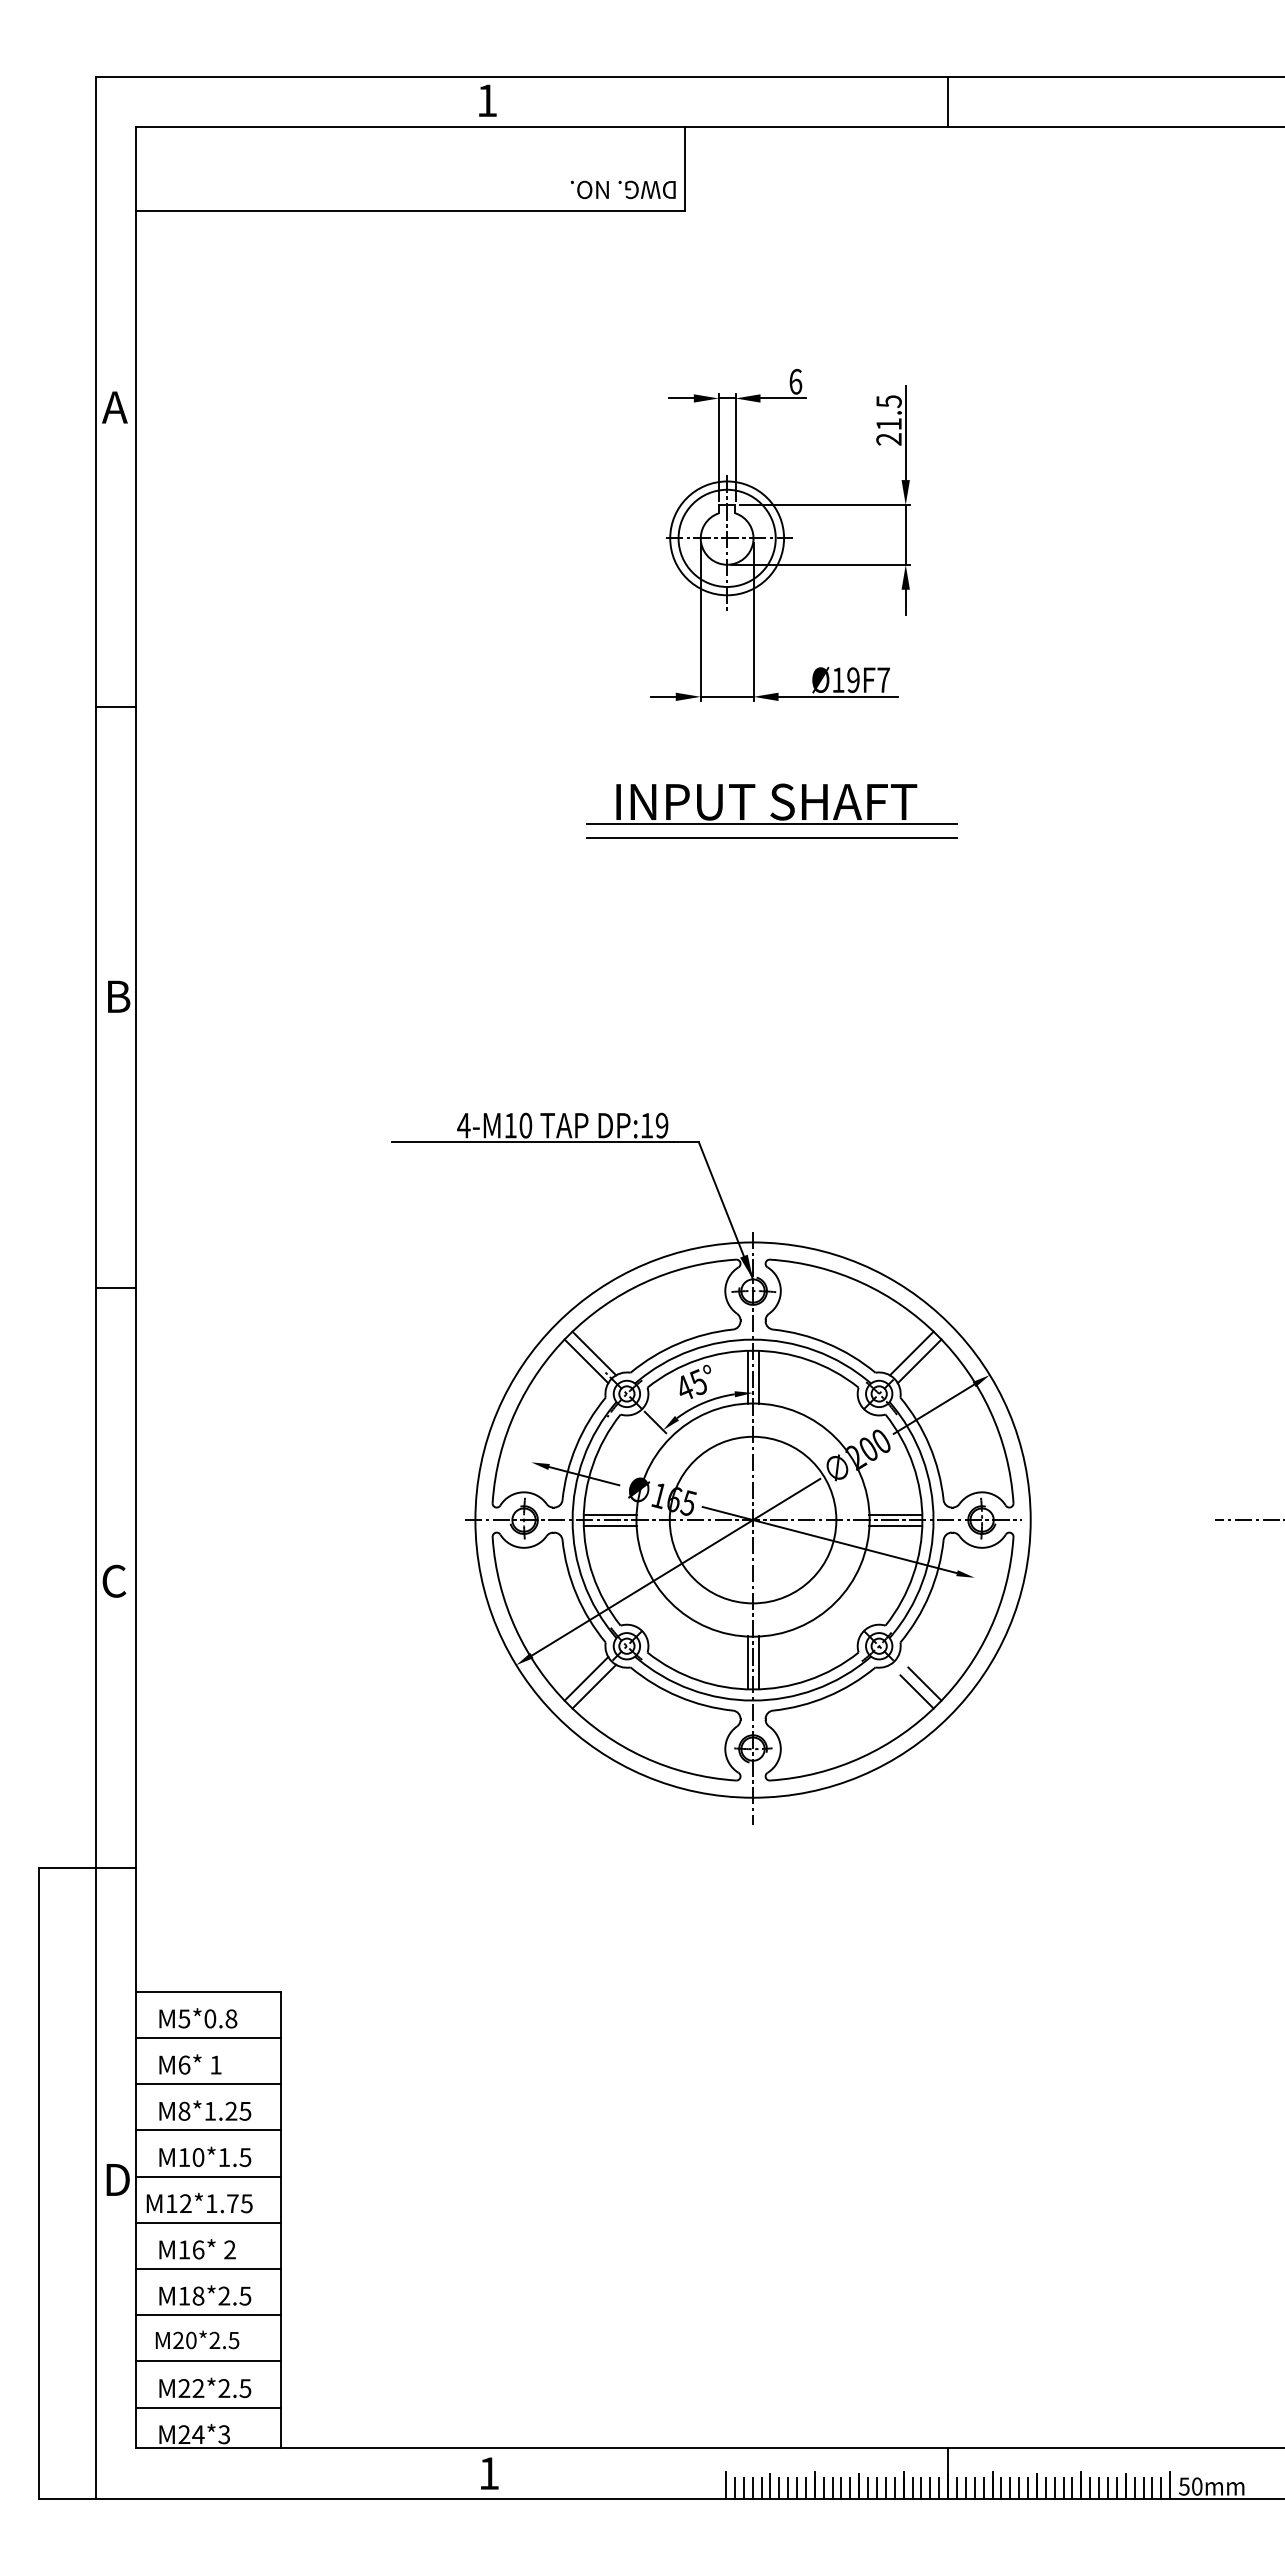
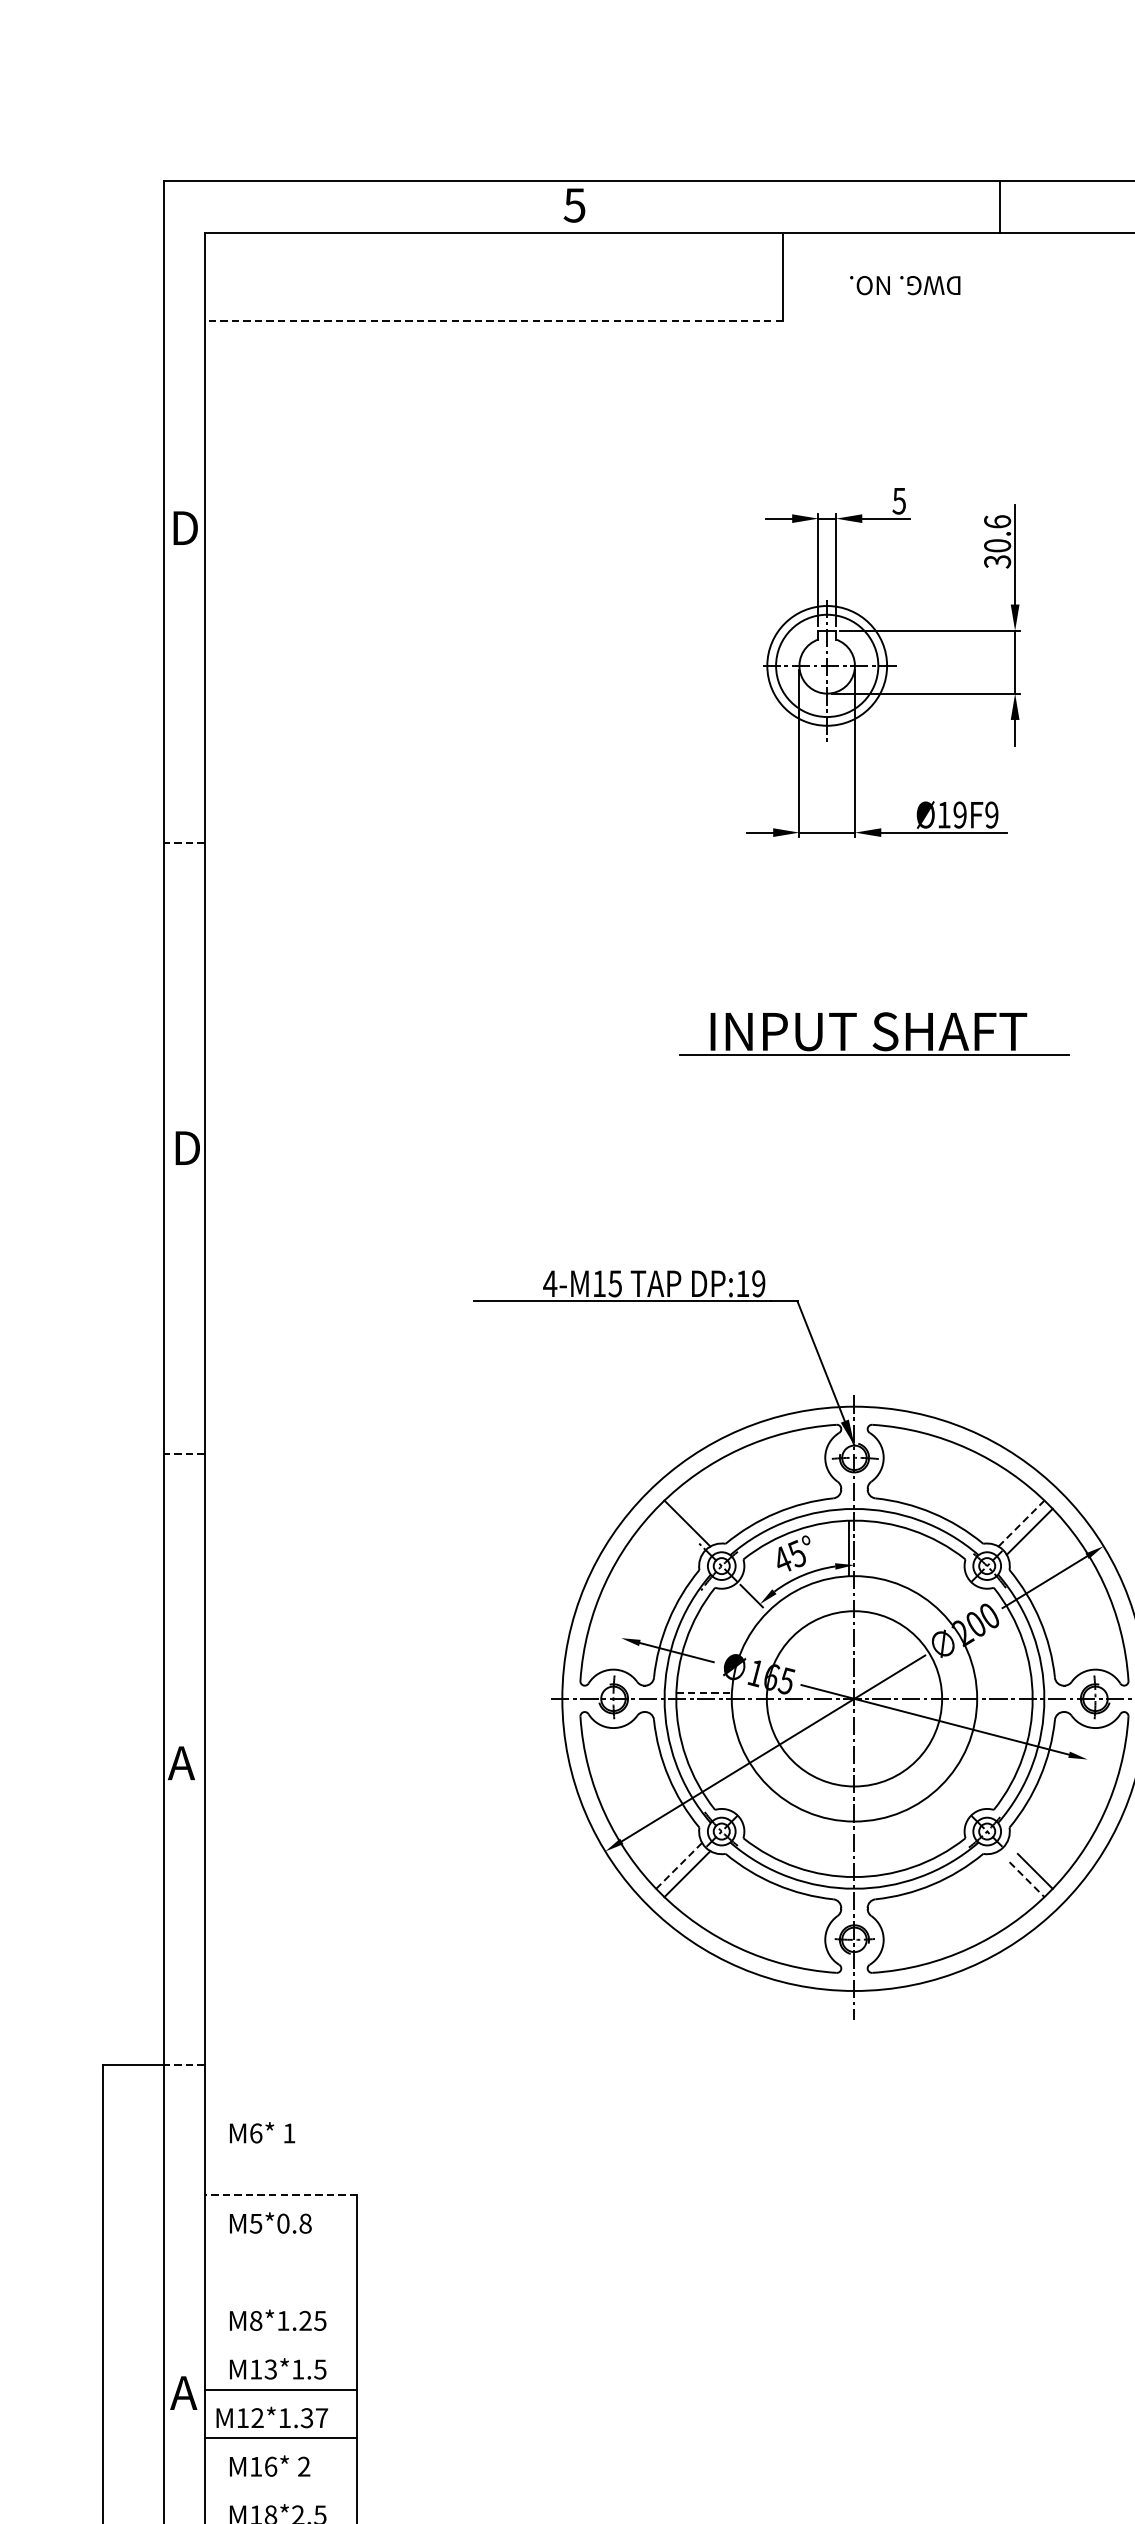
text: (486, 100) -> (573, 205), 1 -> 5
line: (948, 101) -> (1000, 206), moved
text: (623, 189) -> (905, 285), moved
line: (410, 210) -> (494, 320), solid -> dashed
text: (795, 381) -> (899, 500), 6 -> 5
text: (115, 407) -> (183, 528), A -> D
text: (888, 420) -> (996, 541), 21.5 -> 30.6
text: (883, 680) -> (991, 815), Ø19F7 -> Ø19F9
line: (116, 707) -> (184, 843), solid -> dashed
part: (771, 803) -> (873, 1033), moved
line: (771, 837) -> (873, 980), removed
text: (121, 996) -> (189, 1147), B -> D
text: (525, 1125) -> (615, 1283), 4-M10 -> 4-M15
line: (116, 1287) -> (184, 1454), solid -> dashed
line: (911, 1353) -> (1021, 1523), solid -> dashed
line: (586, 1361) -> (679, 1531), removed
line: (758, 1376) -> (860, 1547), removed
line: (610, 1514) -> (704, 1692), solid -> dashed
line: (895, 1514) -> (1004, 1692), removed
line: (609, 1525) -> (703, 1704), removed
line: (895, 1525) -> (1004, 1704), removed
text: (113, 1580) -> (181, 1762), C -> A
line: (747, 1662) -> (848, 1848), removed
line: (758, 1662) -> (860, 1848), removed
line: (586, 1678) -> (679, 1865), solid -> dashed
line: (917, 1692) -> (1027, 1880), solid -> dashed
line: (116, 1867) -> (184, 2064), solid -> dashed
line: (208, 1991) -> (281, 2194), solid -> dashed
line: (207, 2038) -> (280, 2244), removed
text: (190, 2064) -> (262, 2132), moved
line: (207, 2084) -> (280, 2292), removed
line: (207, 2130) -> (280, 2341), removed
text: (198, 2157) -> (270, 2369), M10*1.5 -> M13*1.5
text: (115, 2179) -> (183, 2392), D -> A
text: (239, 2203) -> (314, 2417), M12*1.75 -> M12*1.37
line: (207, 2269) -> (280, 2487), removed

